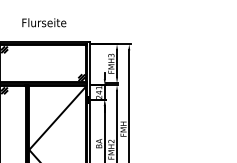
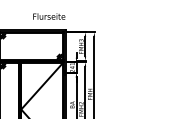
text: (44, 22) -> (49, 16), moved

